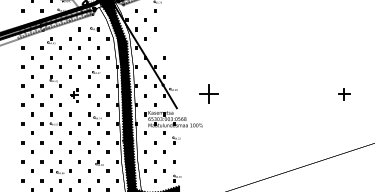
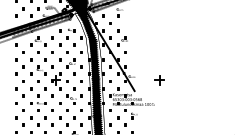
part: (161, 43) -> (122, 41), added
part: (209, 94) -> (159, 80), size x0.62
part: (74, 95) -> (56, 81), size x1.67

